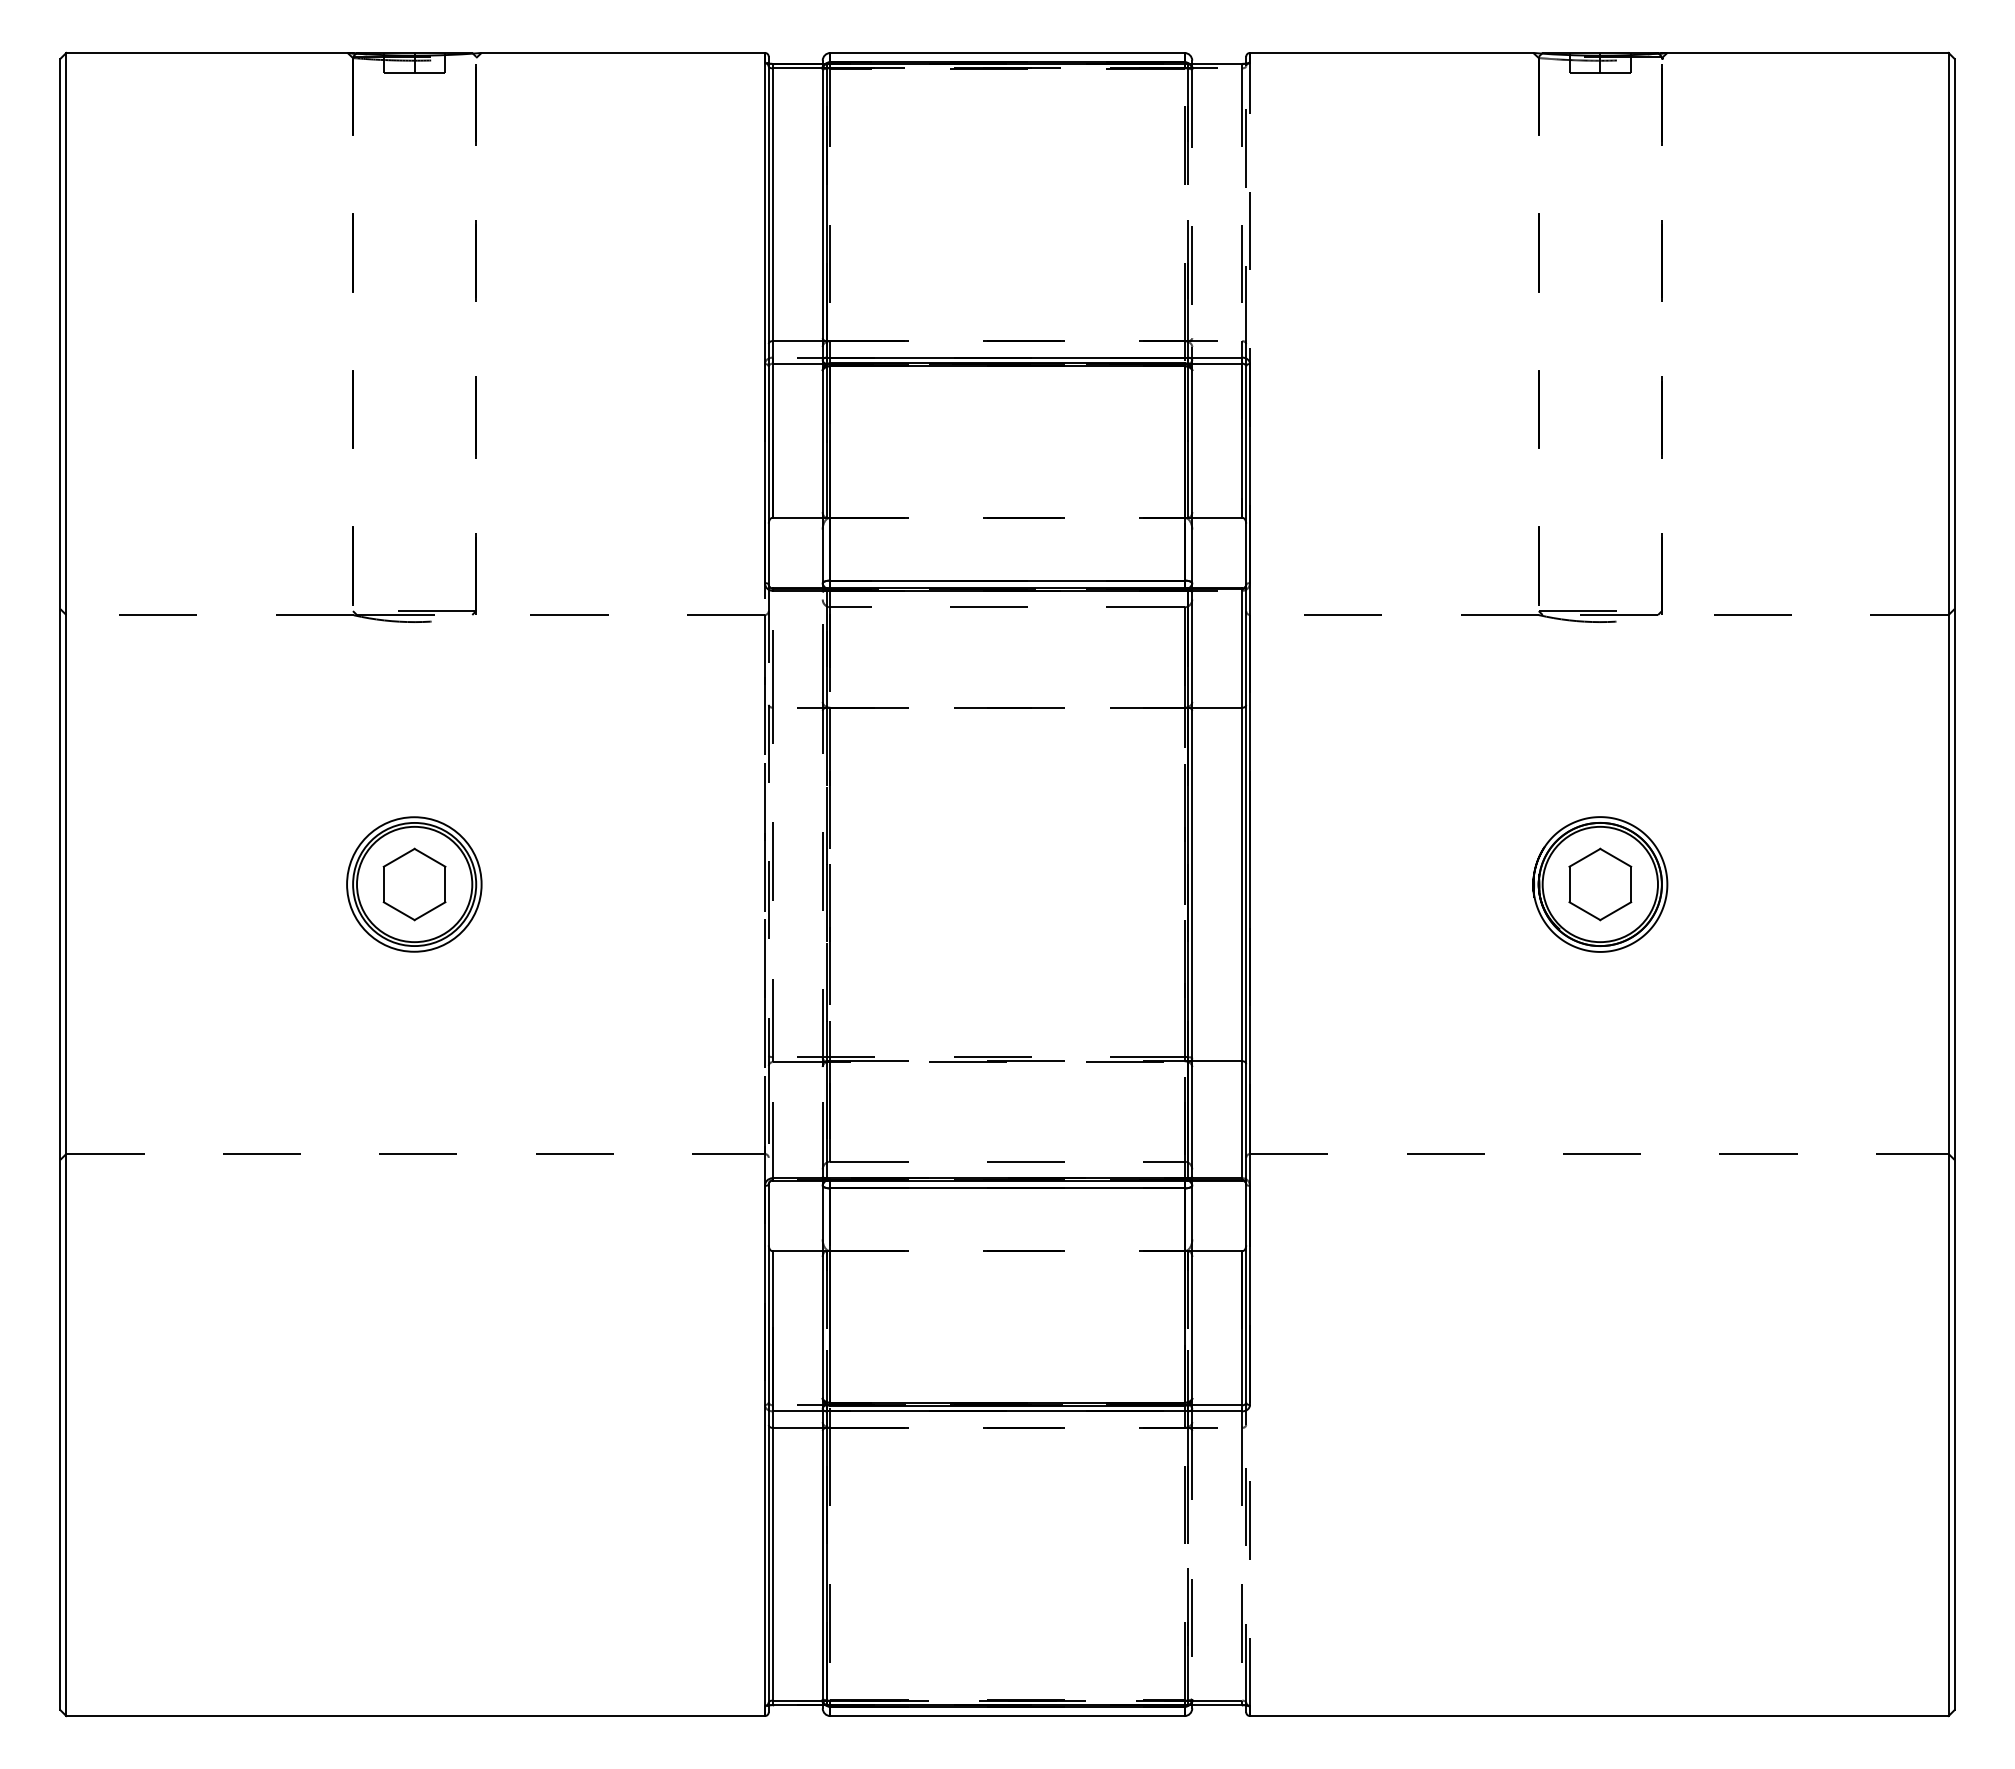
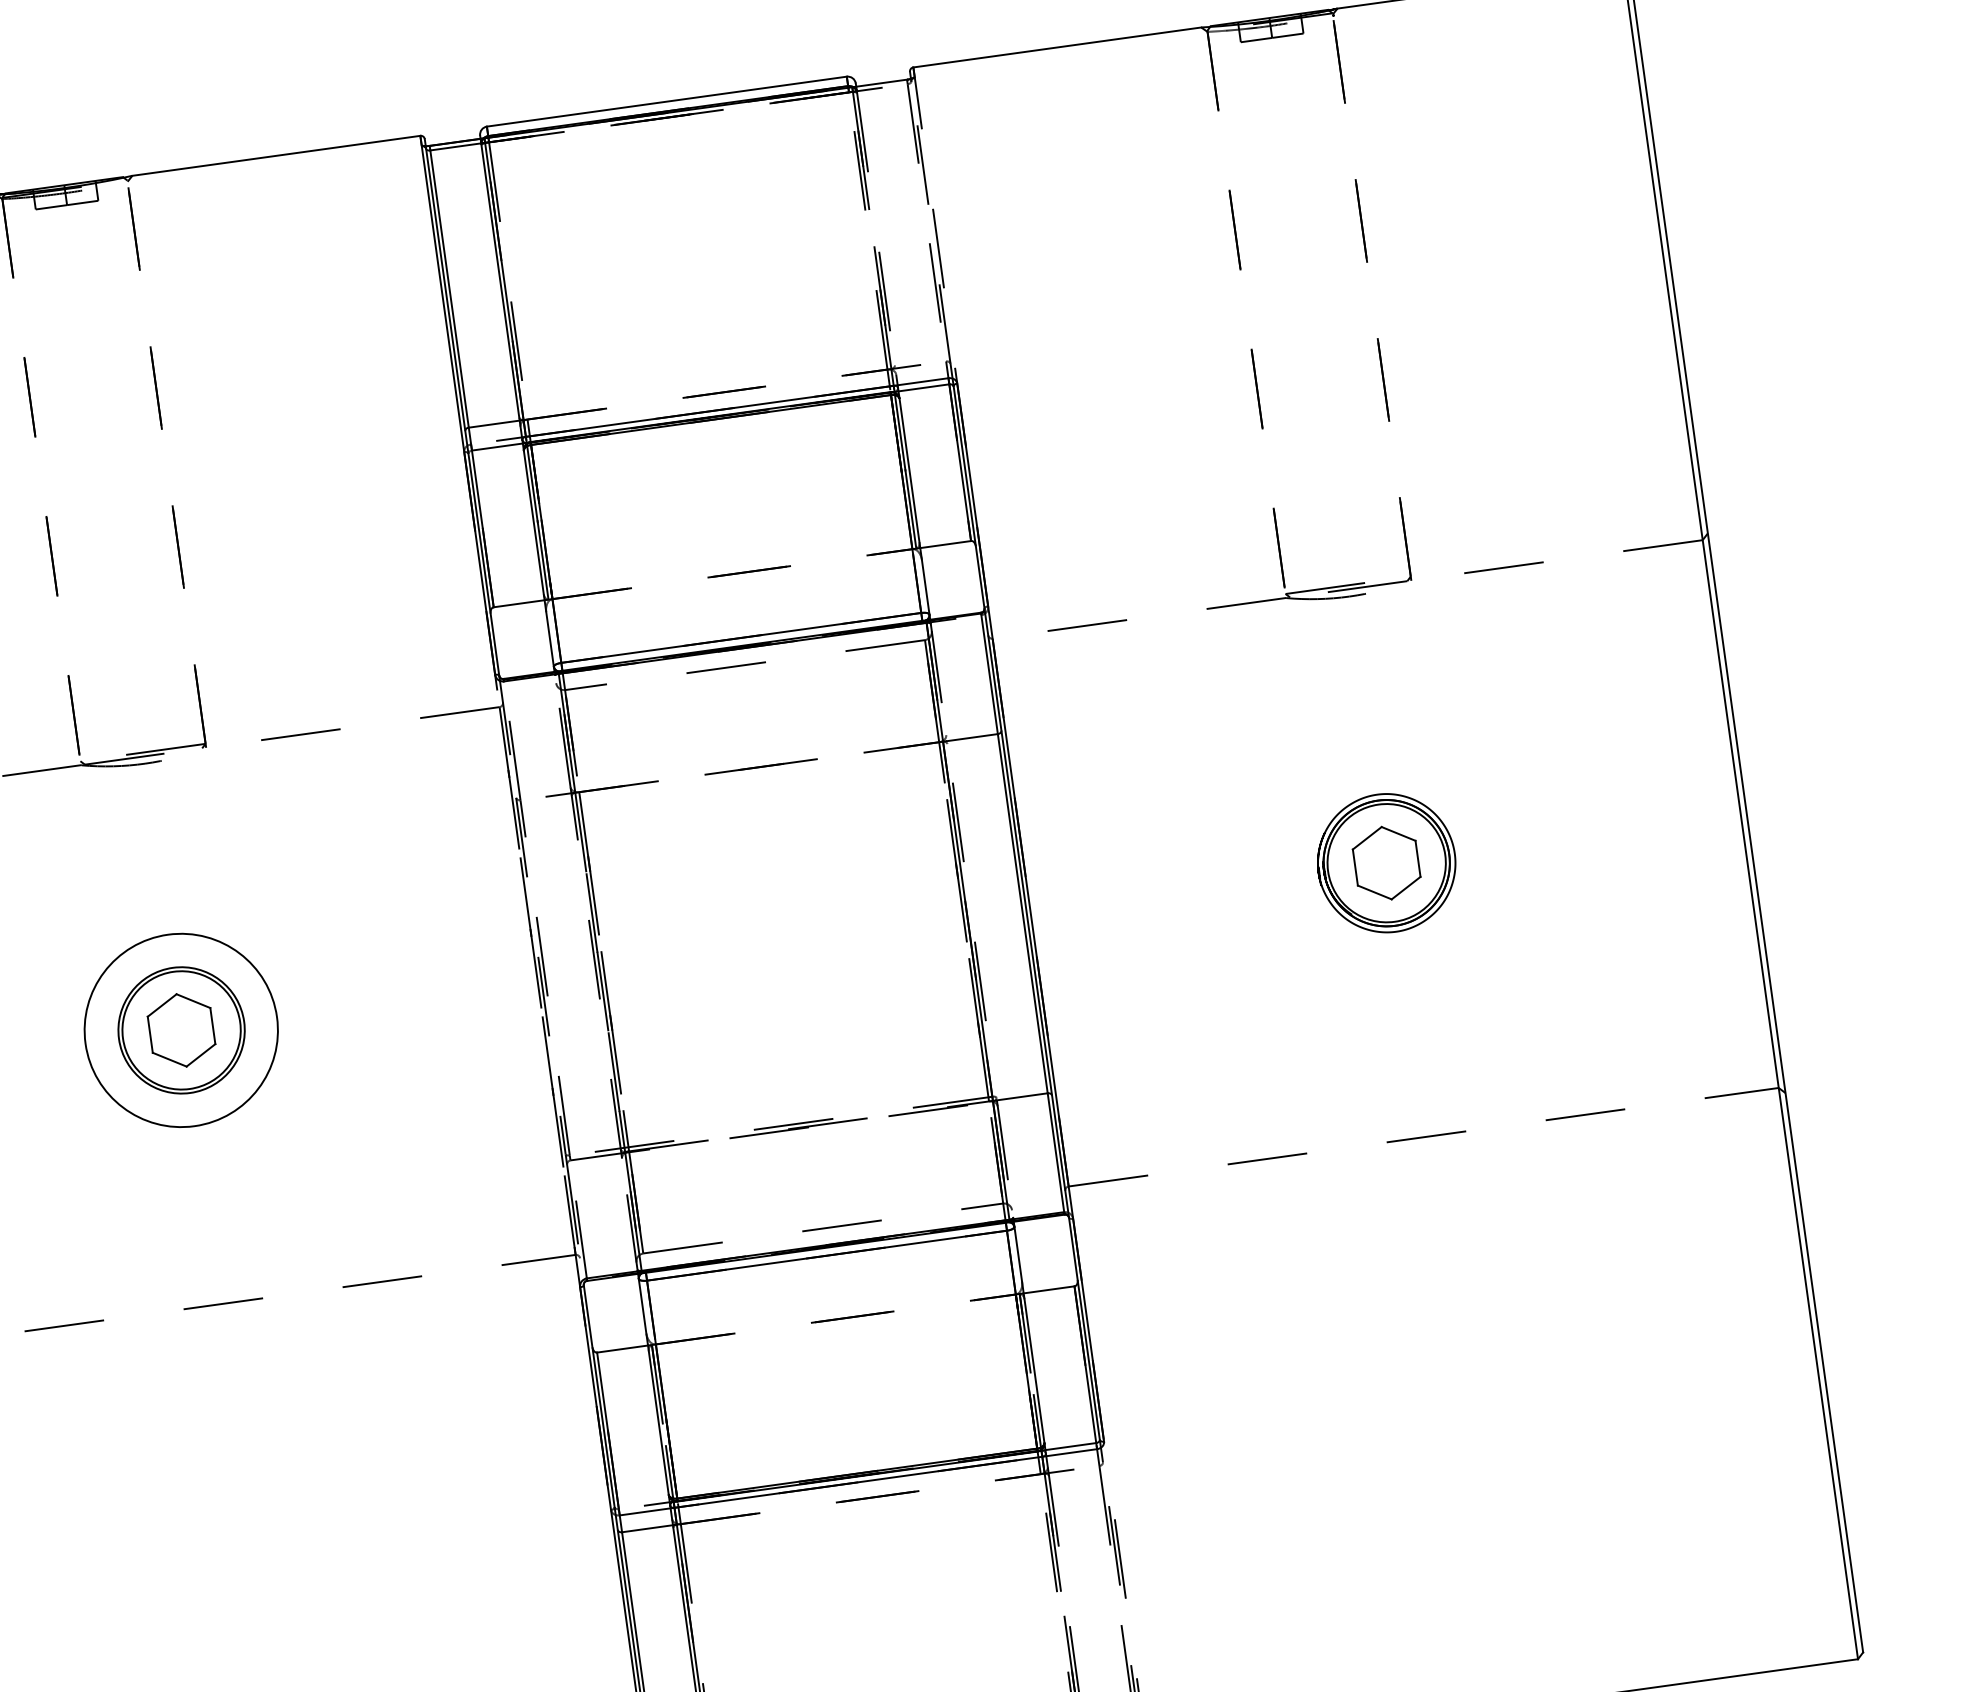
circle: (414, 884) -> (181, 1030), size x1.4
line: (1192, 885) -> (972, 921), solid -> dashed

